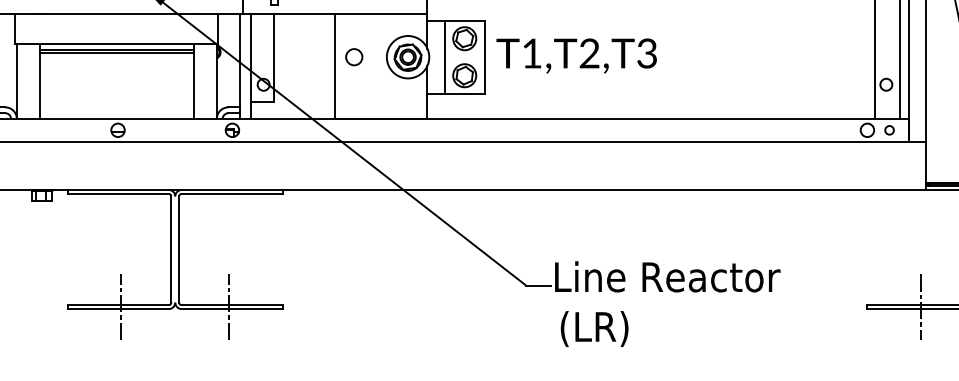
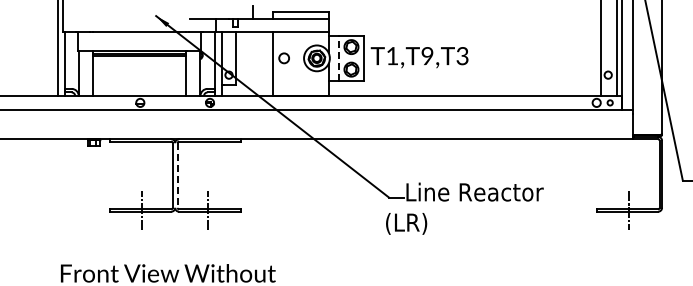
text: (589, 54) -> (427, 56), T1,T2,T3 -> T1,T9,T3
line: (445, 55) -> (339, 57), solid -> dashed
line: (179, 249) -> (177, 175), solid -> dashed
text: (594, 328) -> (406, 223), moved

